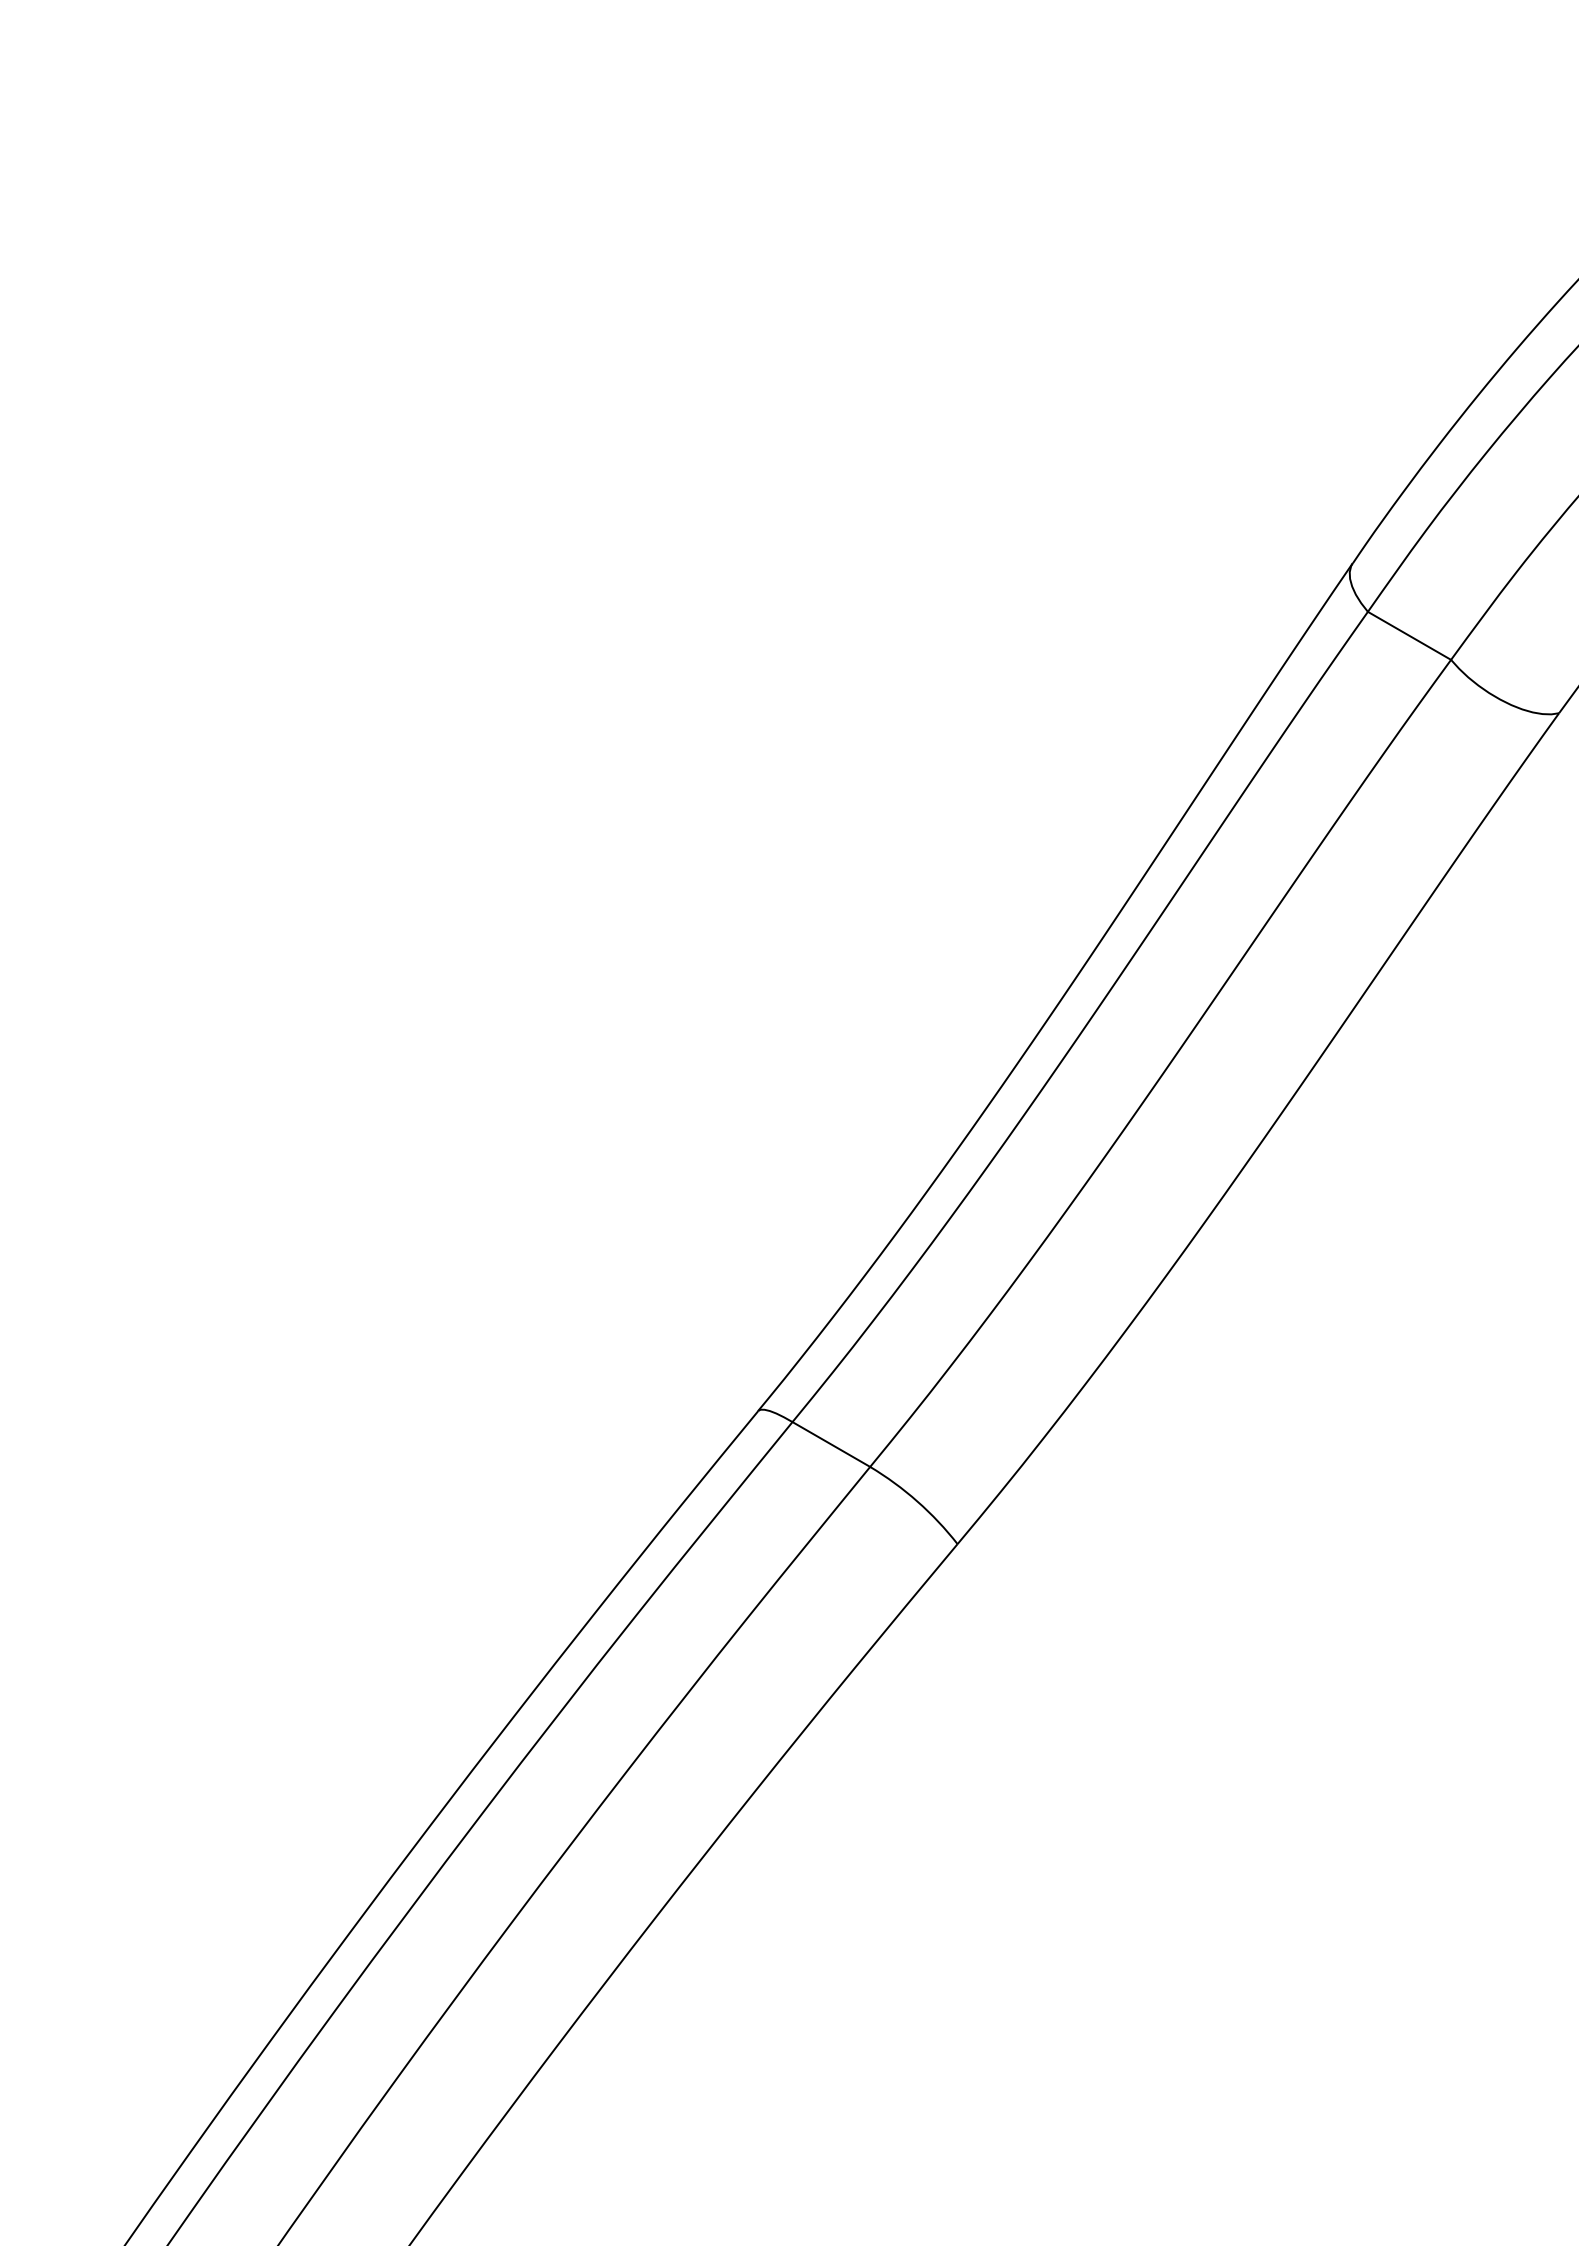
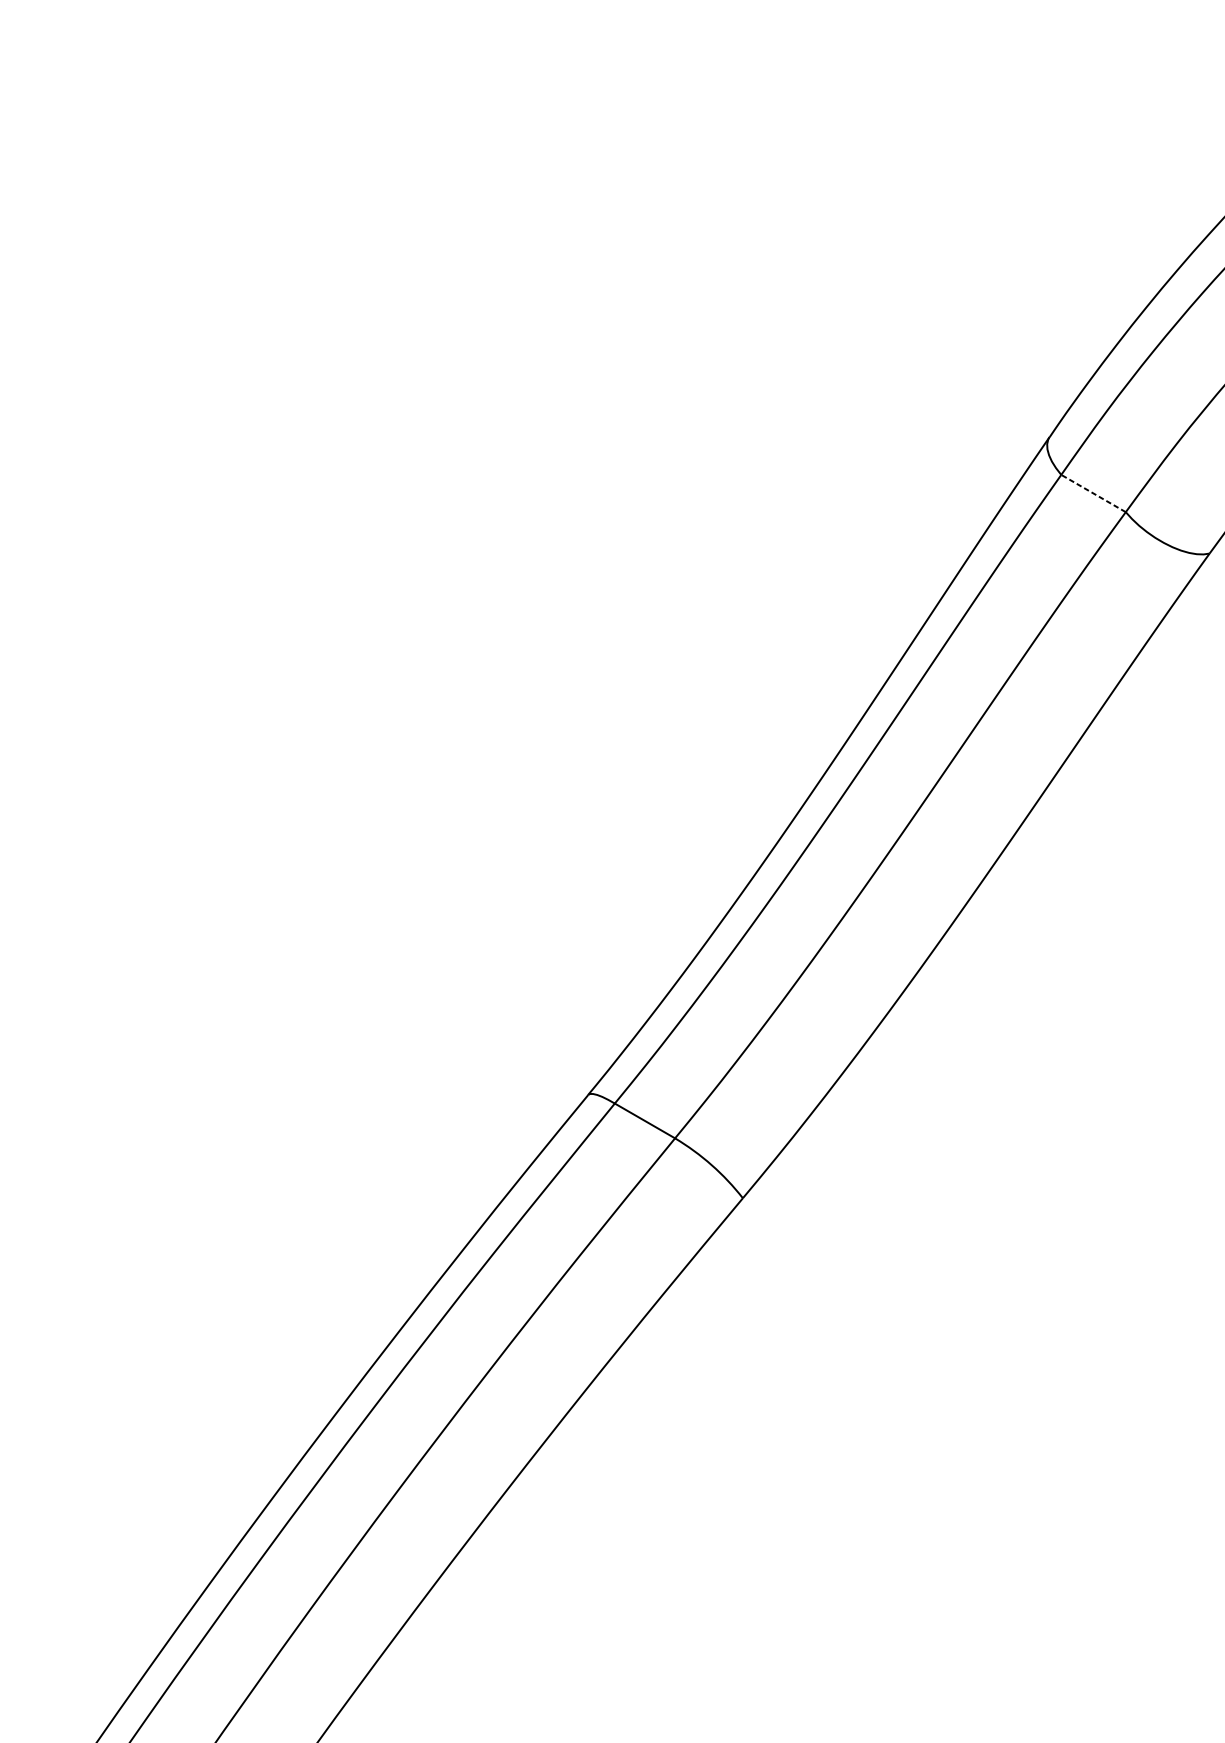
line: (1409, 635) -> (1093, 493), solid -> dashed

